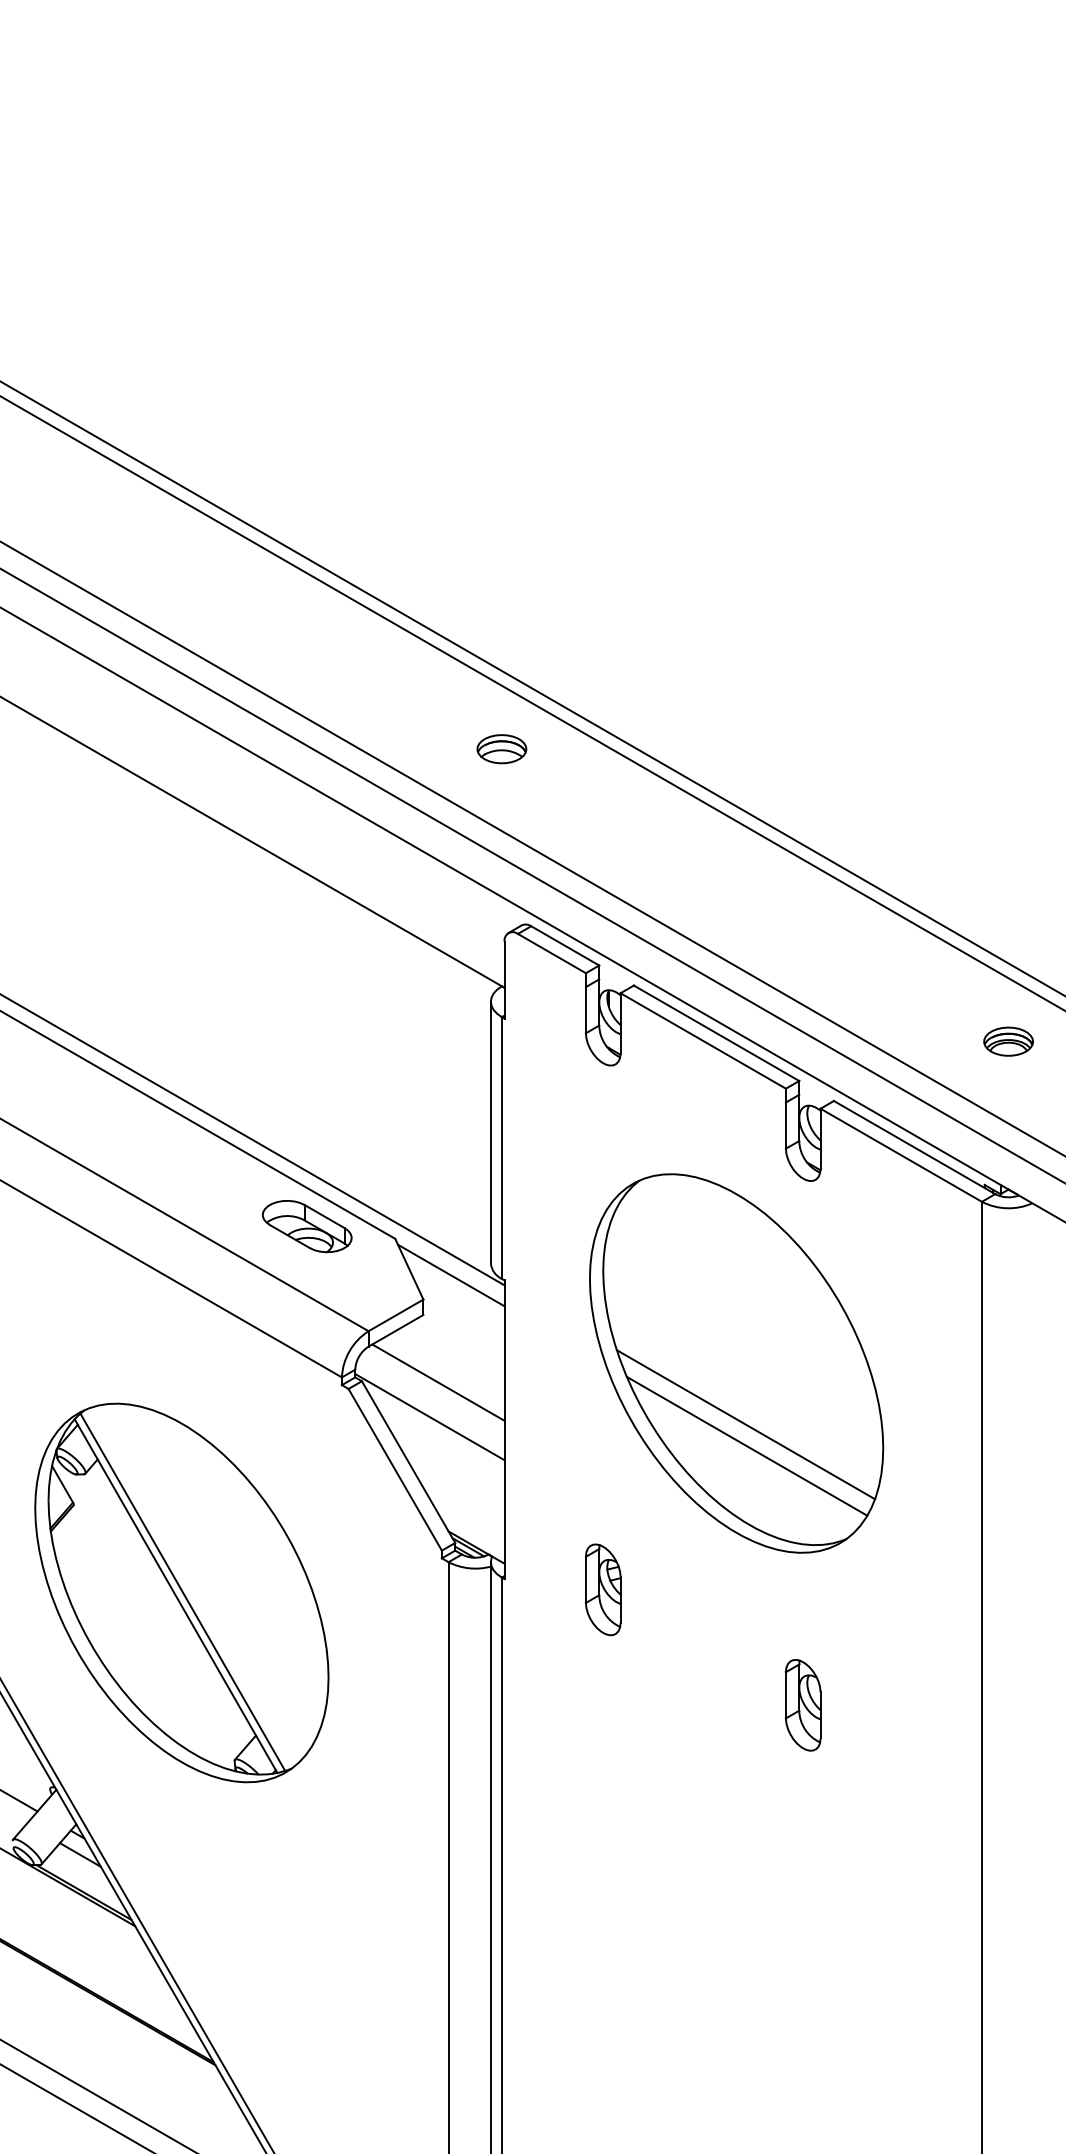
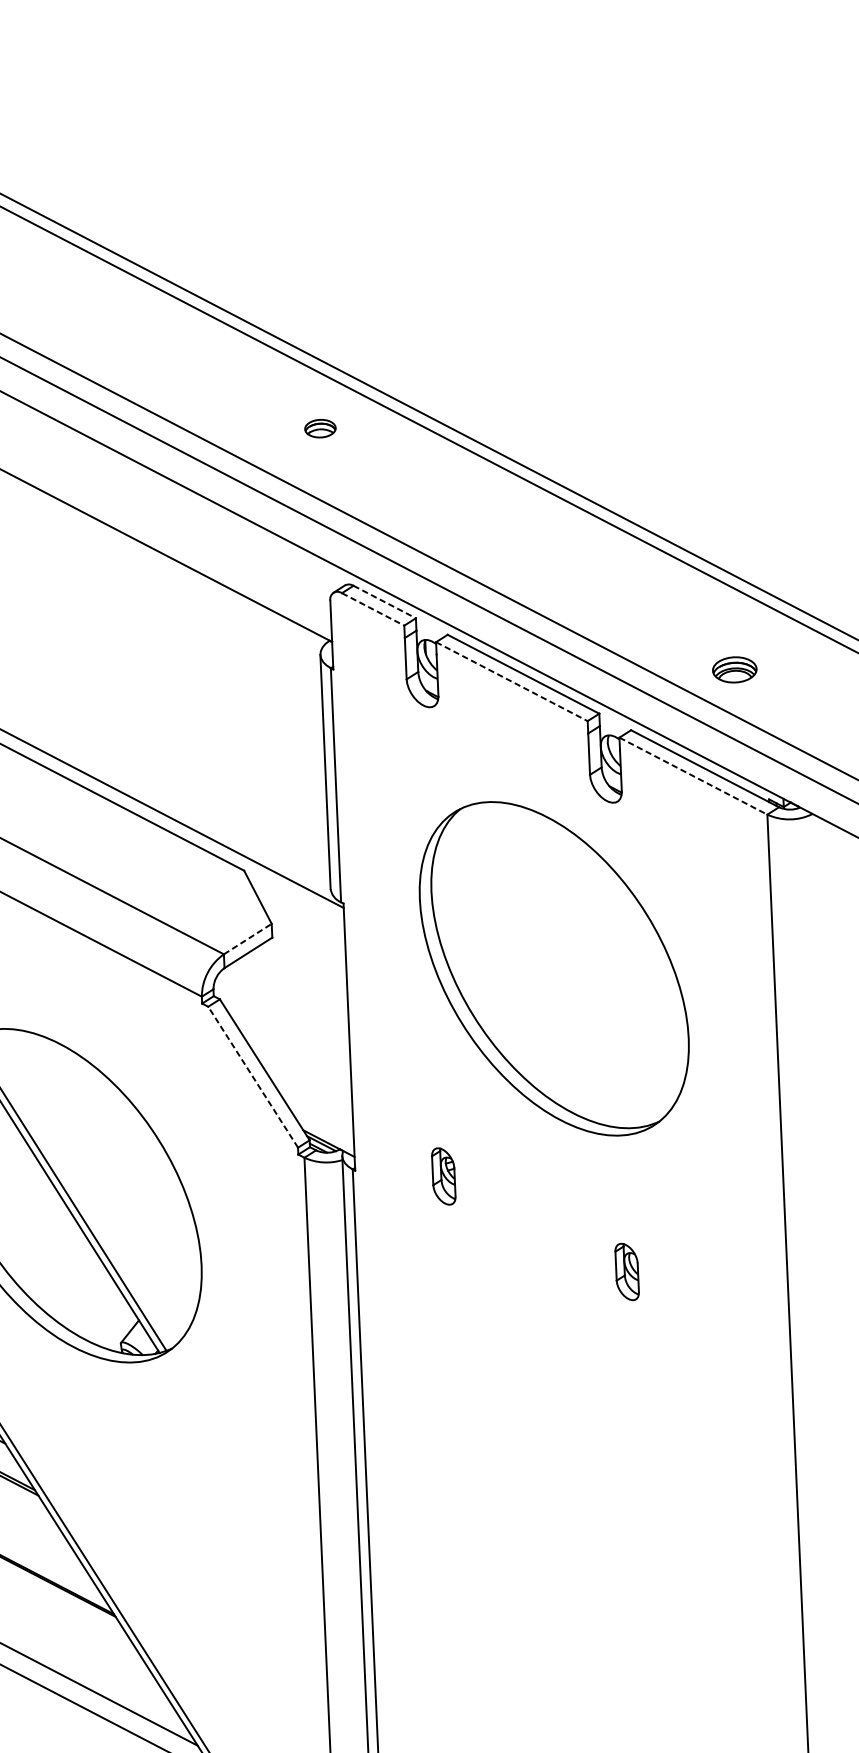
part: (501, 749) -> (320, 428), size x0.7
line: (565, 946) -> (385, 602), solid -> dashed
line: (552, 953) -> (373, 609), solid -> dashed
line: (703, 1041) -> (512, 682), solid -> dashed
part: (1008, 1041) -> (734, 669), moved
line: (901, 1155) -> (693, 776), solid -> dashed
part: (306, 1226) -> (164, 863), removed
line: (450, 1275) -> (295, 901), removed
line: (396, 1315) -> (248, 939), solid -> dashed
line: (438, 1382) -> (288, 997), removed
line: (429, 1417) -> (281, 1029), removed
line: (745, 1424) -> (564, 1023), removed
line: (746, 1445) -> (566, 1041), removed
line: (394, 1469) -> (252, 1076), solid -> dashed
part: (602, 1589) -> (443, 1176), size x0.7
part: (802, 1705) -> (626, 1272), size x0.7

